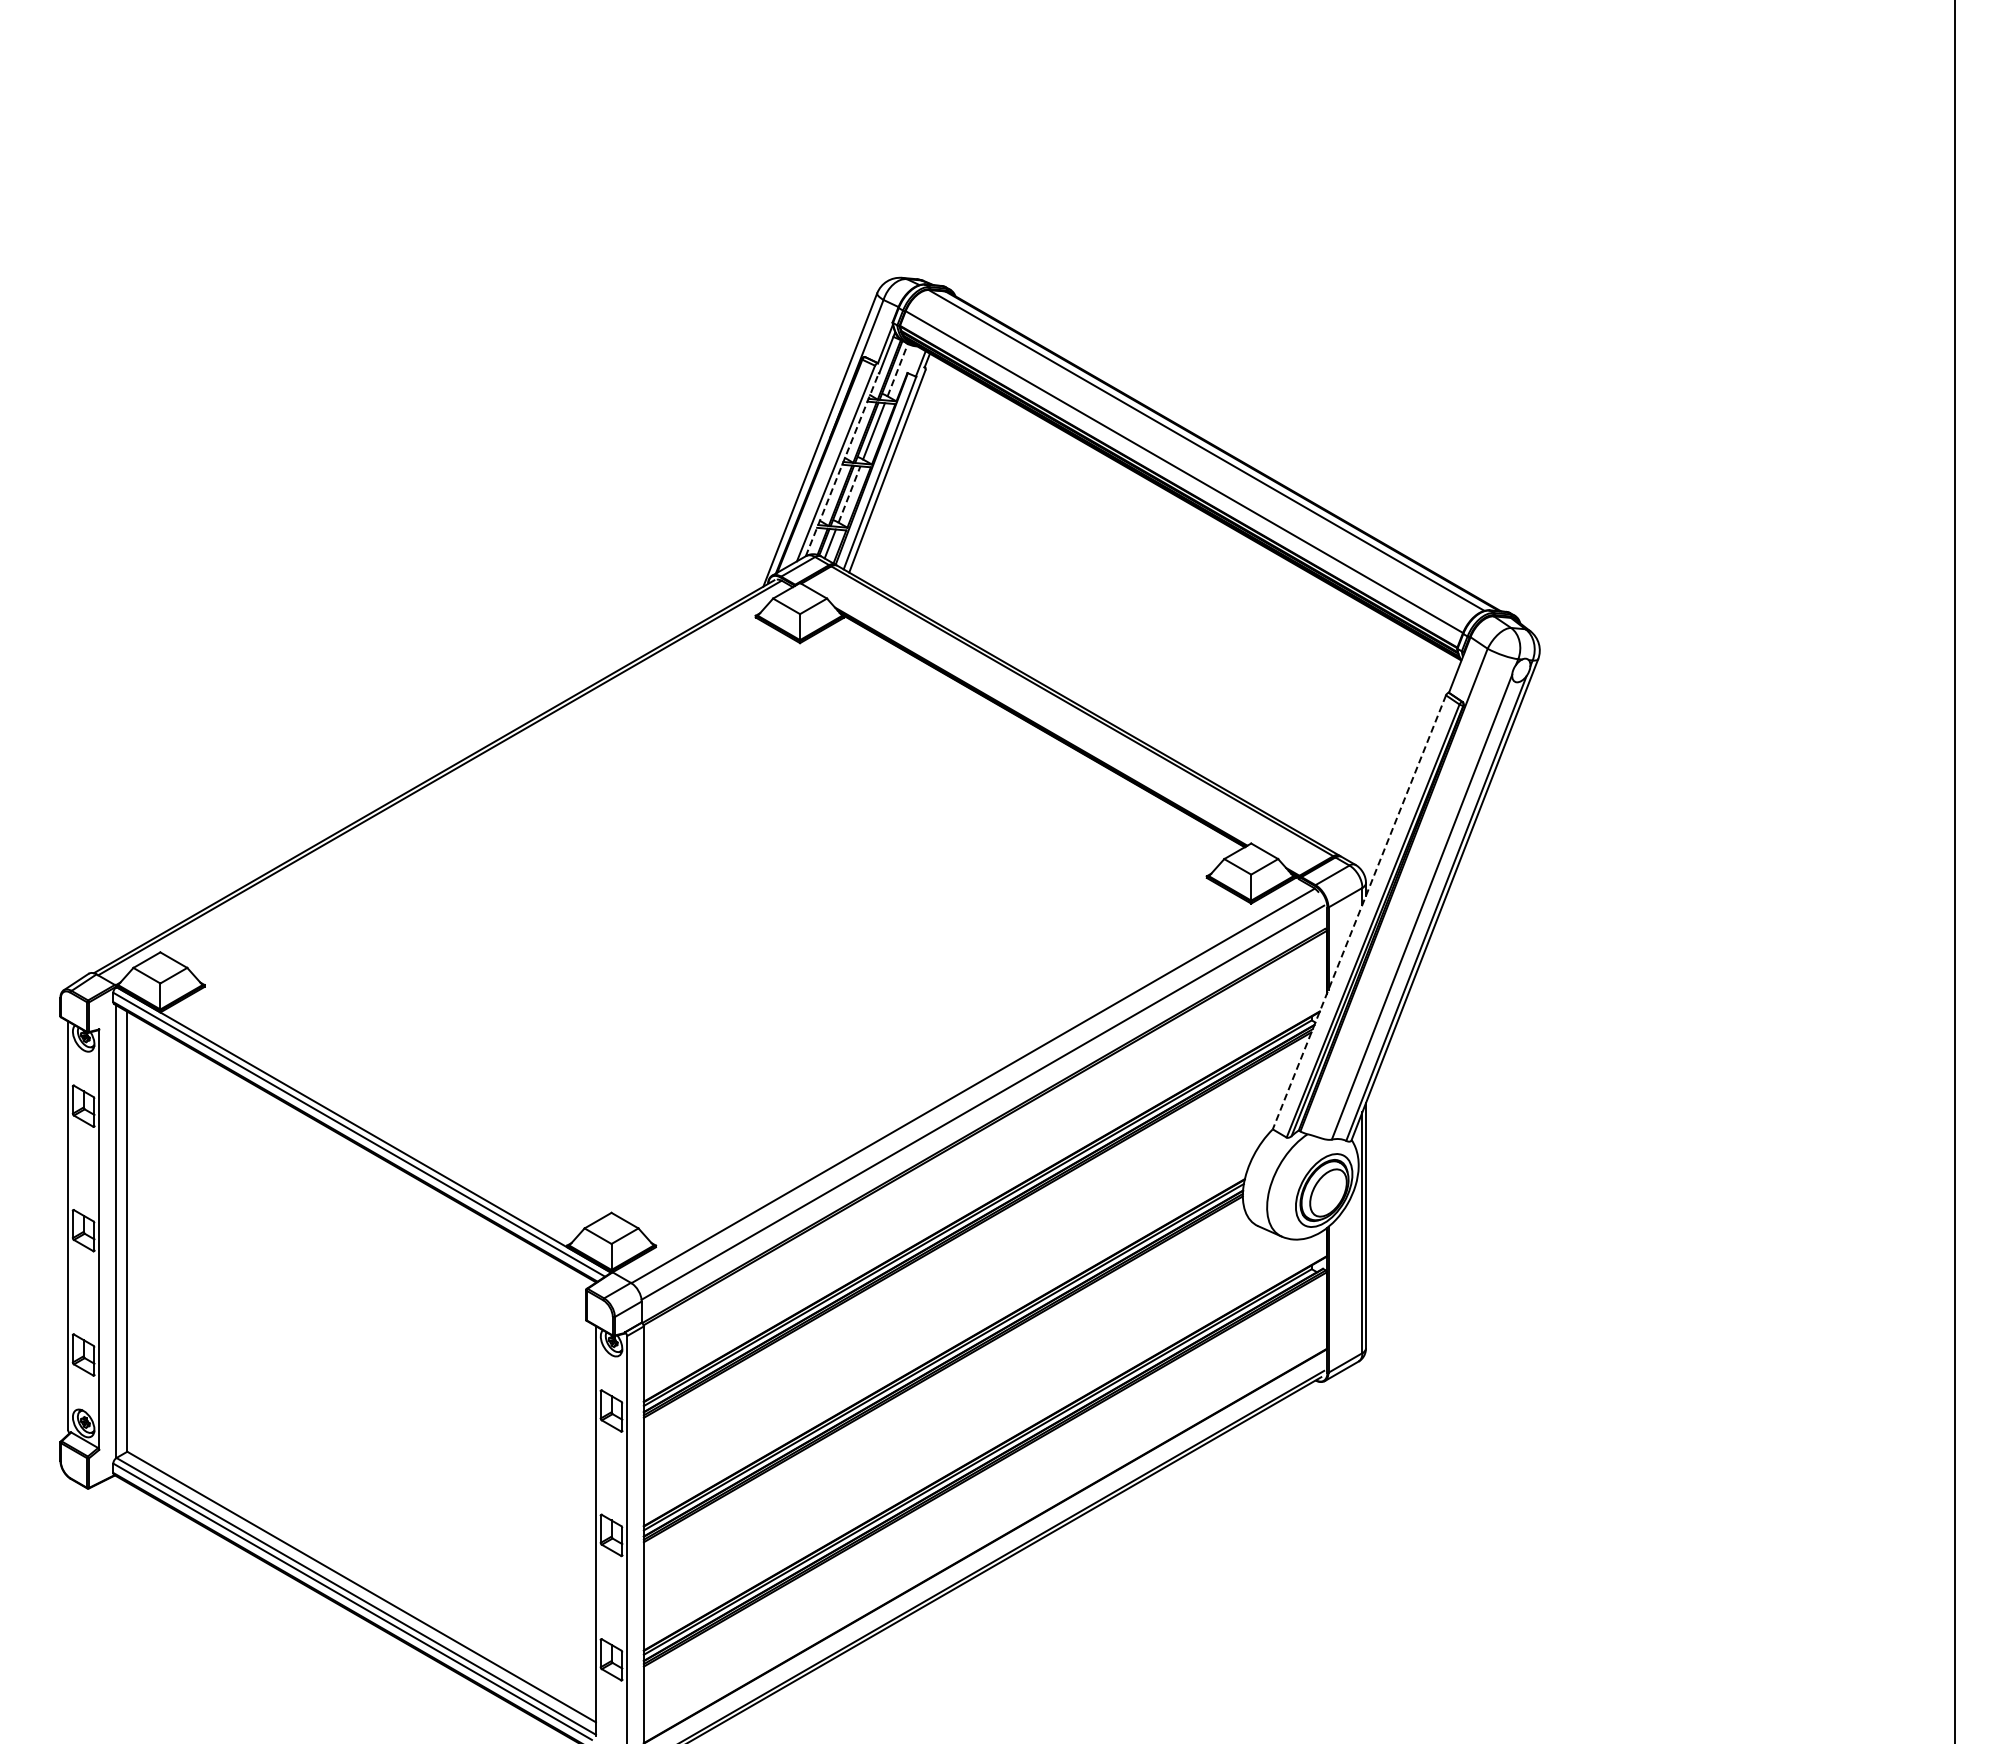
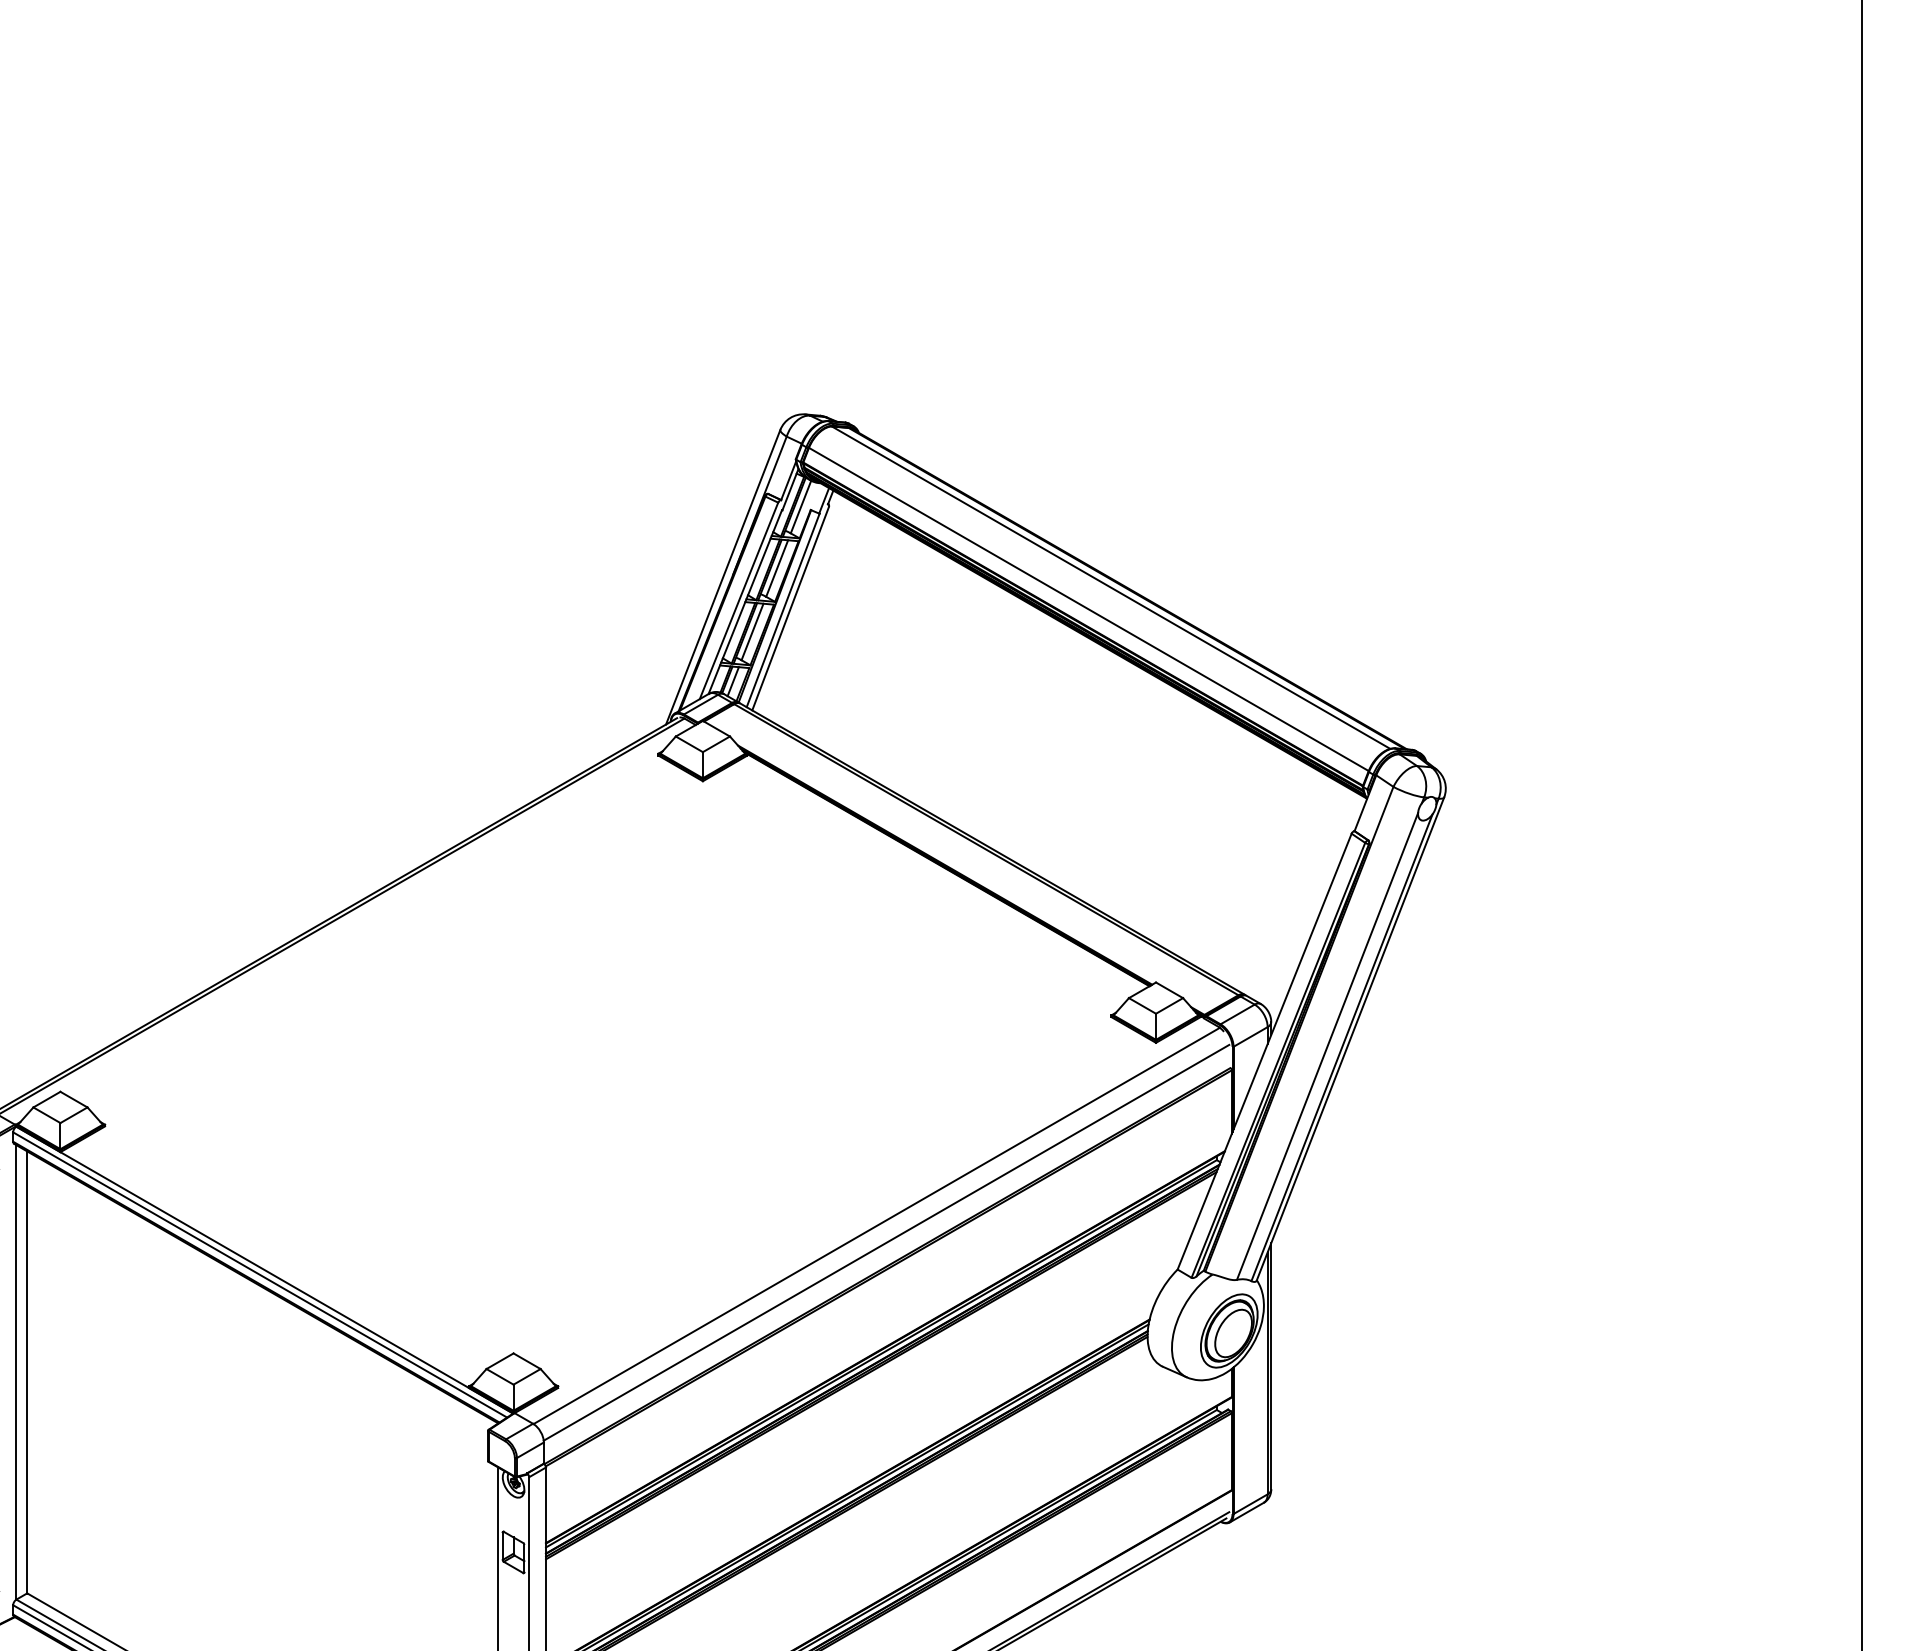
line: (897, 369) -> (800, 506), dashed -> solid
line: (842, 464) -> (745, 601), dashed -> solid
line: (849, 494) -> (752, 631), dashed -> solid
line: (1359, 912) -> (1264, 1051), dashed -> solid

